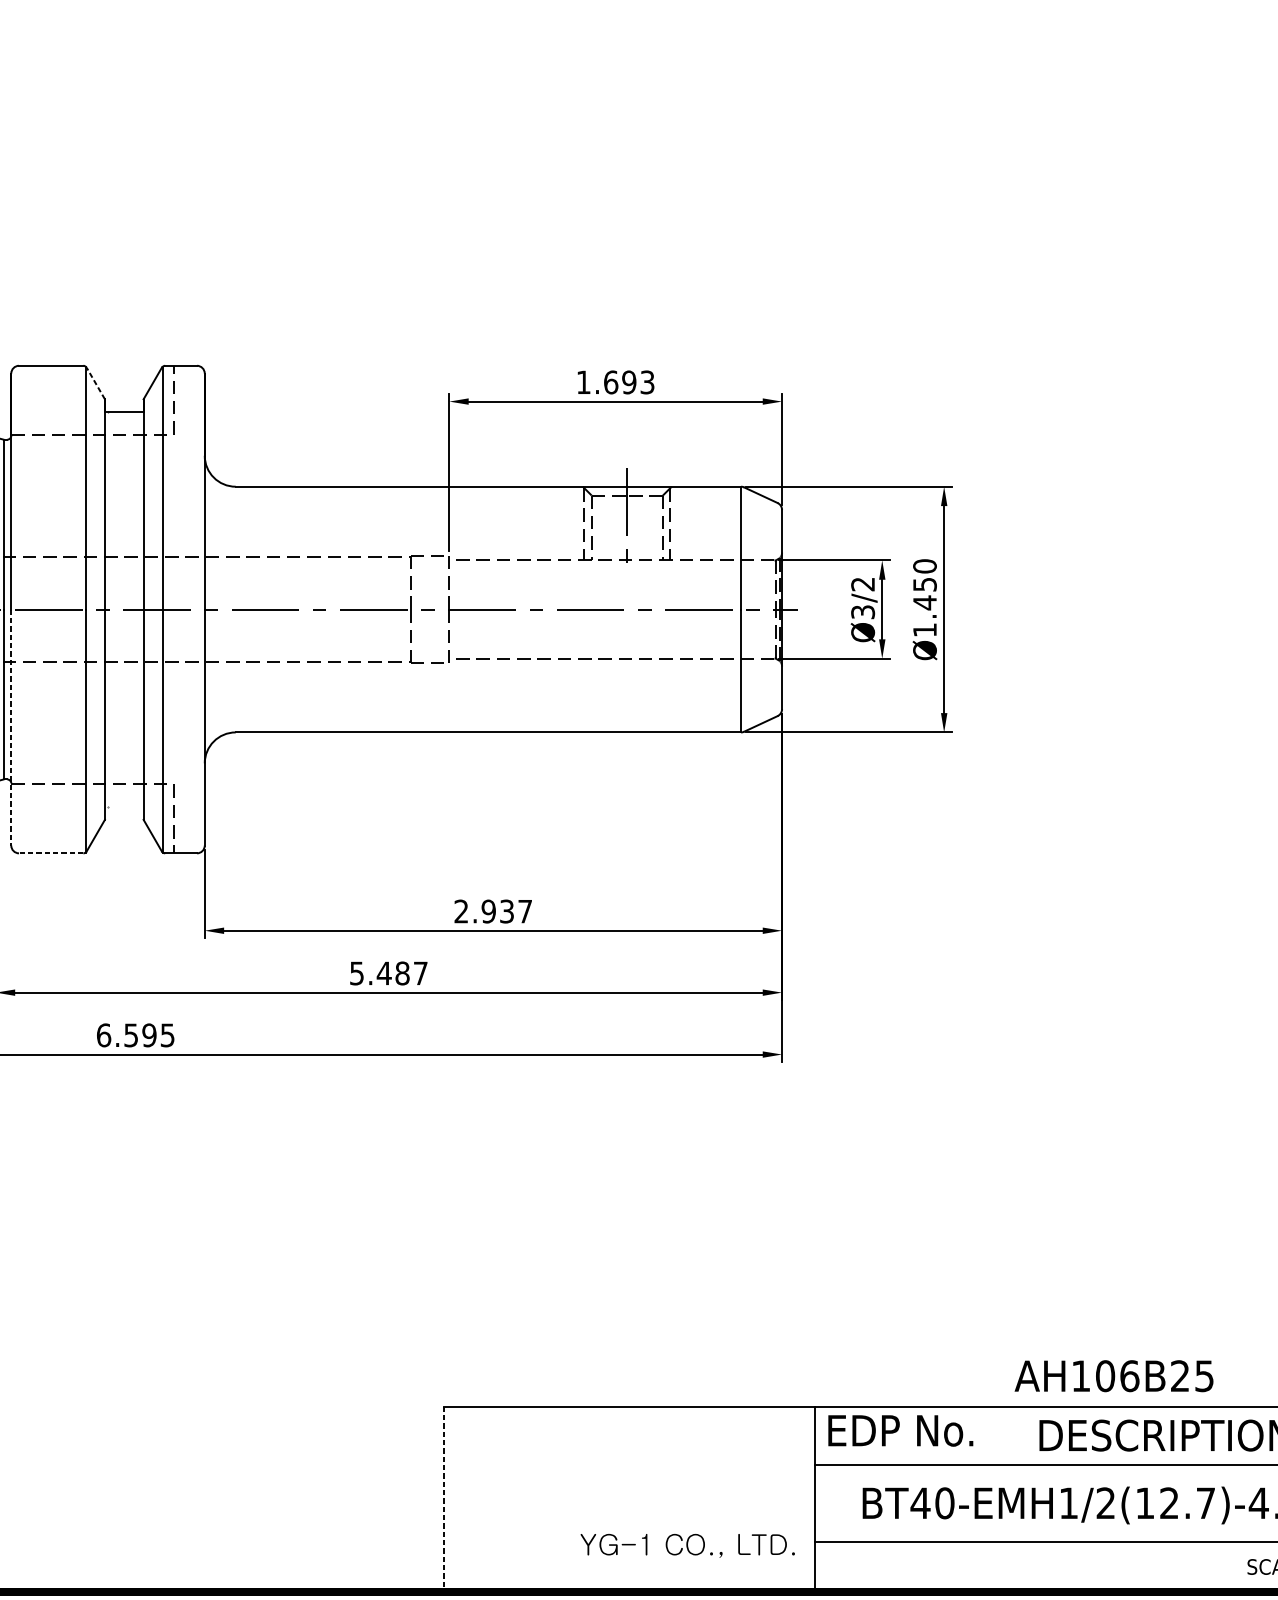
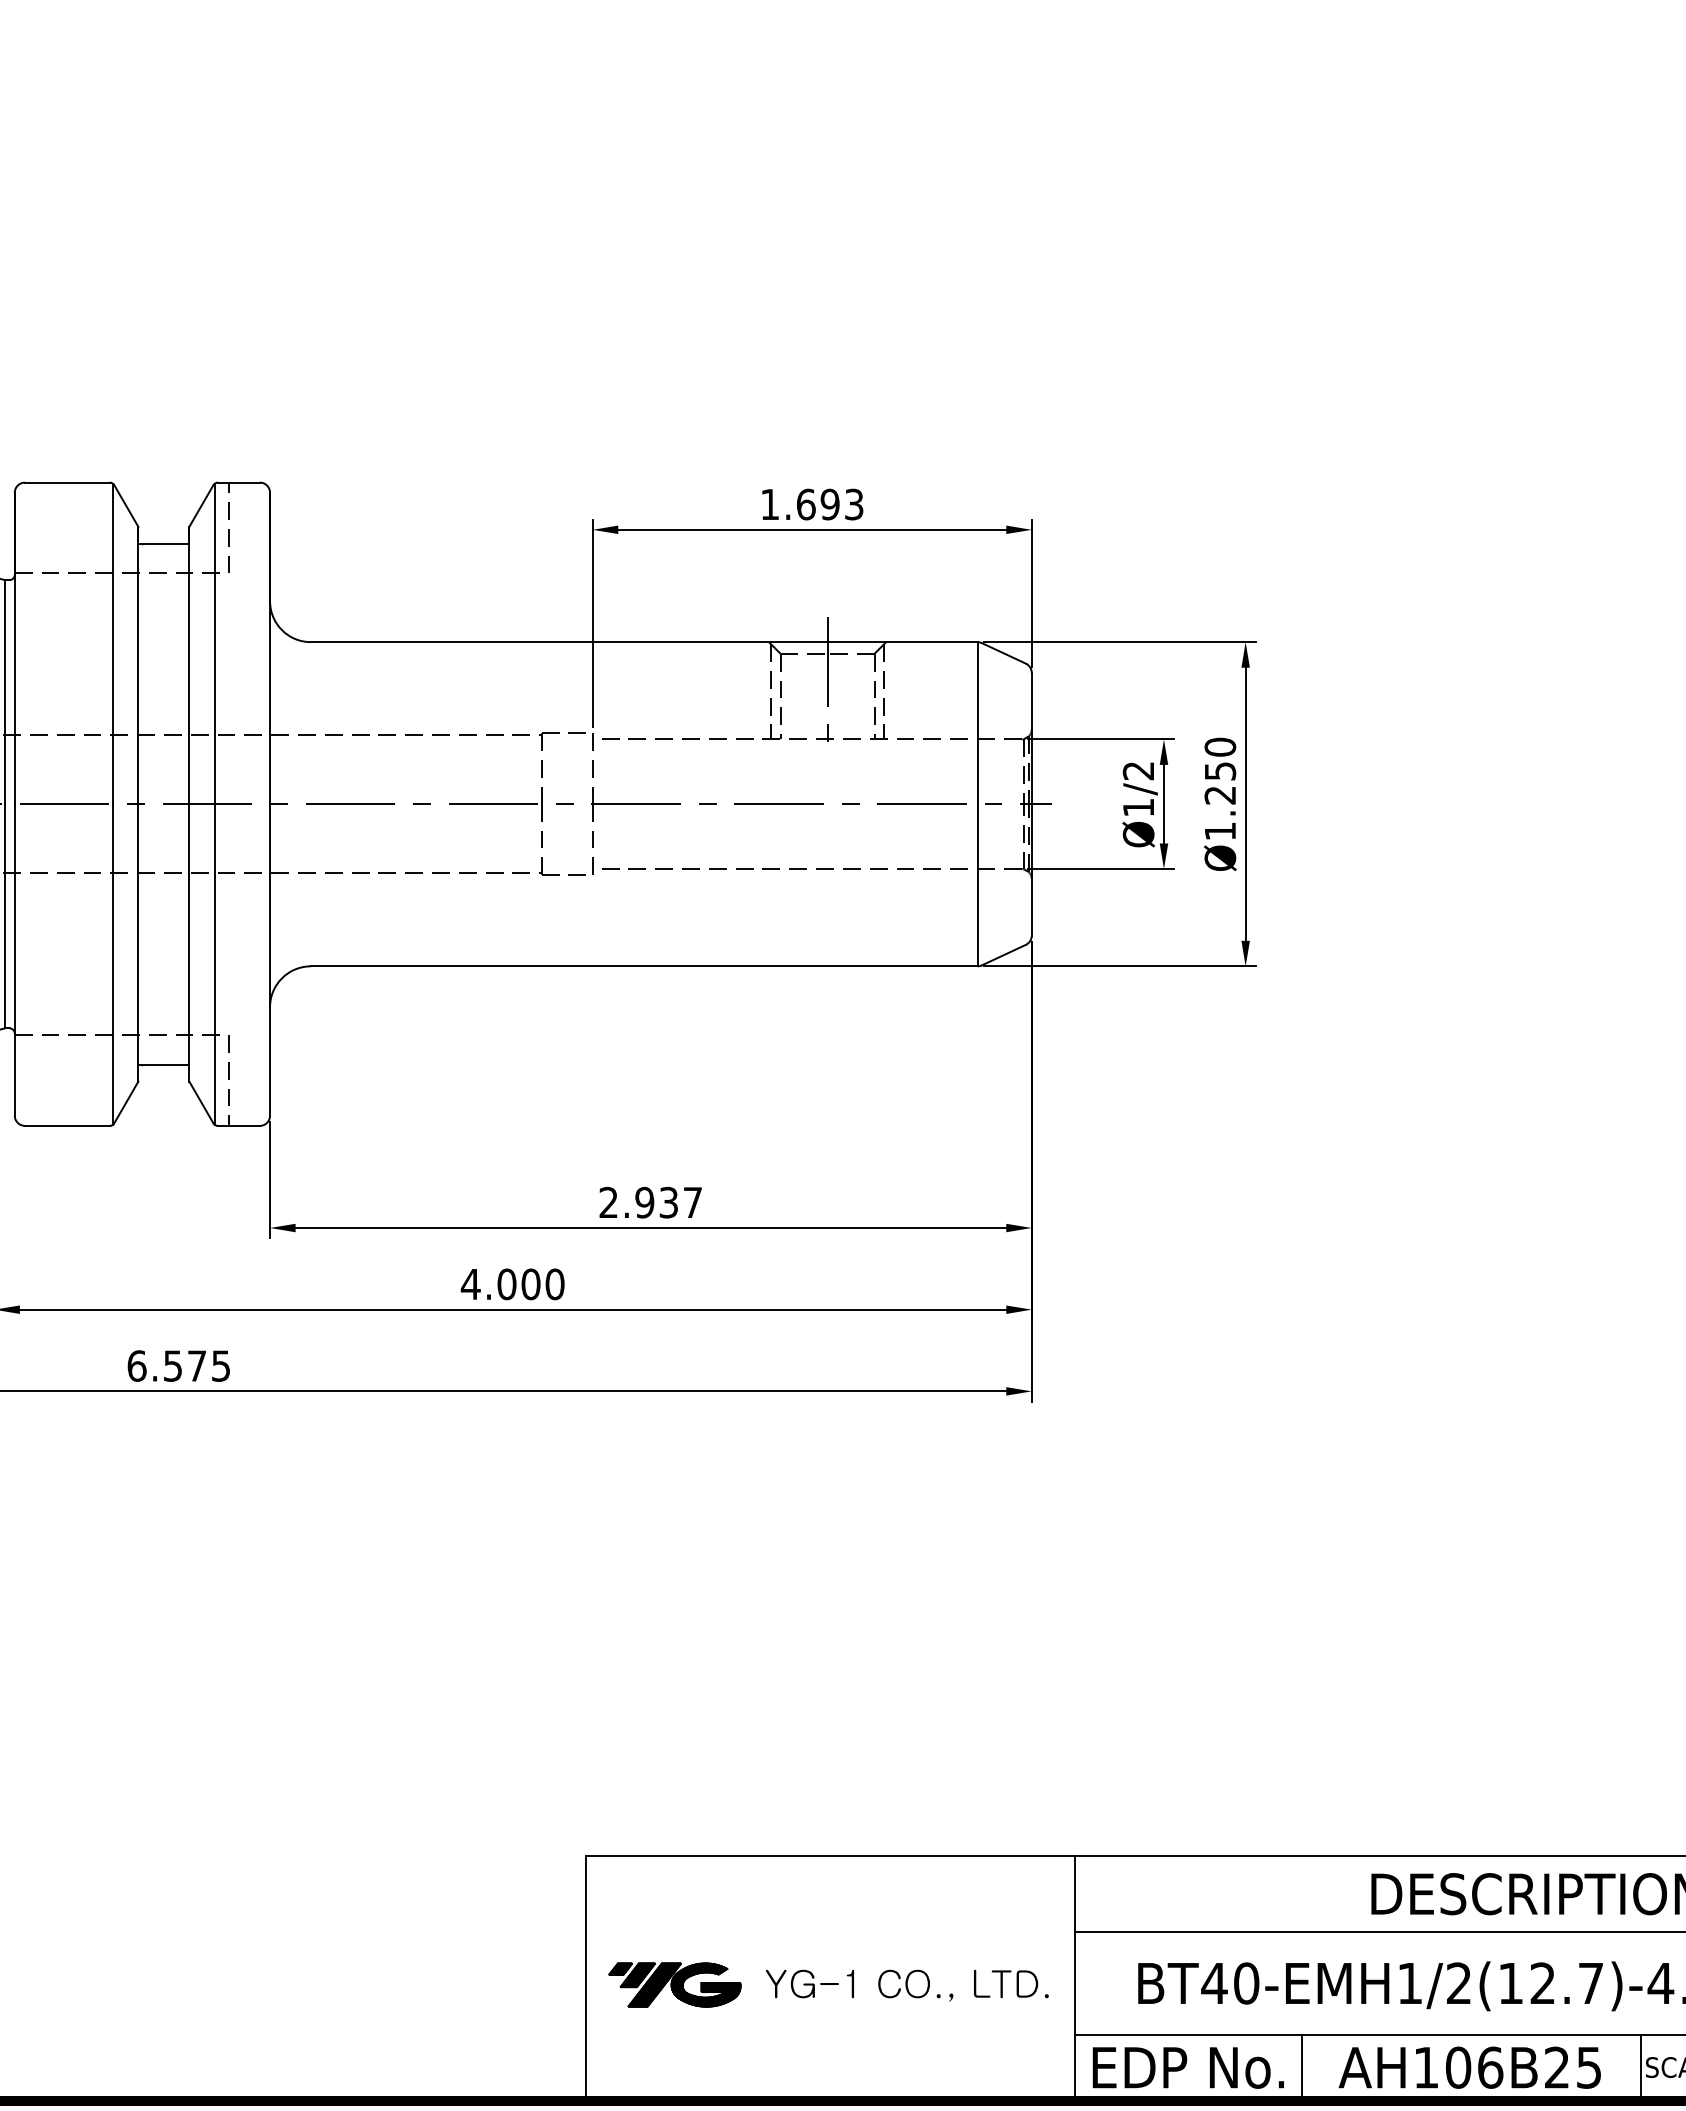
line: (95, 383) -> (126, 505), dashed -> solid
text: (924, 602) -> (1219, 795), Ø1.450 -> Ø1.250
text: (862, 612) -> (1138, 807), Ø3/2 -> Ø1/2
line: (11, 727) -> (14, 959), dashed -> solid
line: (124, 806) -> (163, 1064), added
line: (50, 853) -> (66, 1125), dashed -> solid
text: (388, 973) -> (512, 1284), 5.487 -> 4.000
text: (149, 1034) -> (196, 1365), 6.595 -> 6.575
text: (1113, 1376) -> (1469, 2067), moved
text: (900, 1430) -> (1187, 2067), moved
line: (444, 1499) -> (586, 1978), dashed -> solid
part: (511, 1504) -> (674, 1984), added
text: (687, 1545) -> (907, 1985), moved
line: (987, 1566) -> (1302, 2067), added
line: (1244, 1566) -> (1641, 2067), added

